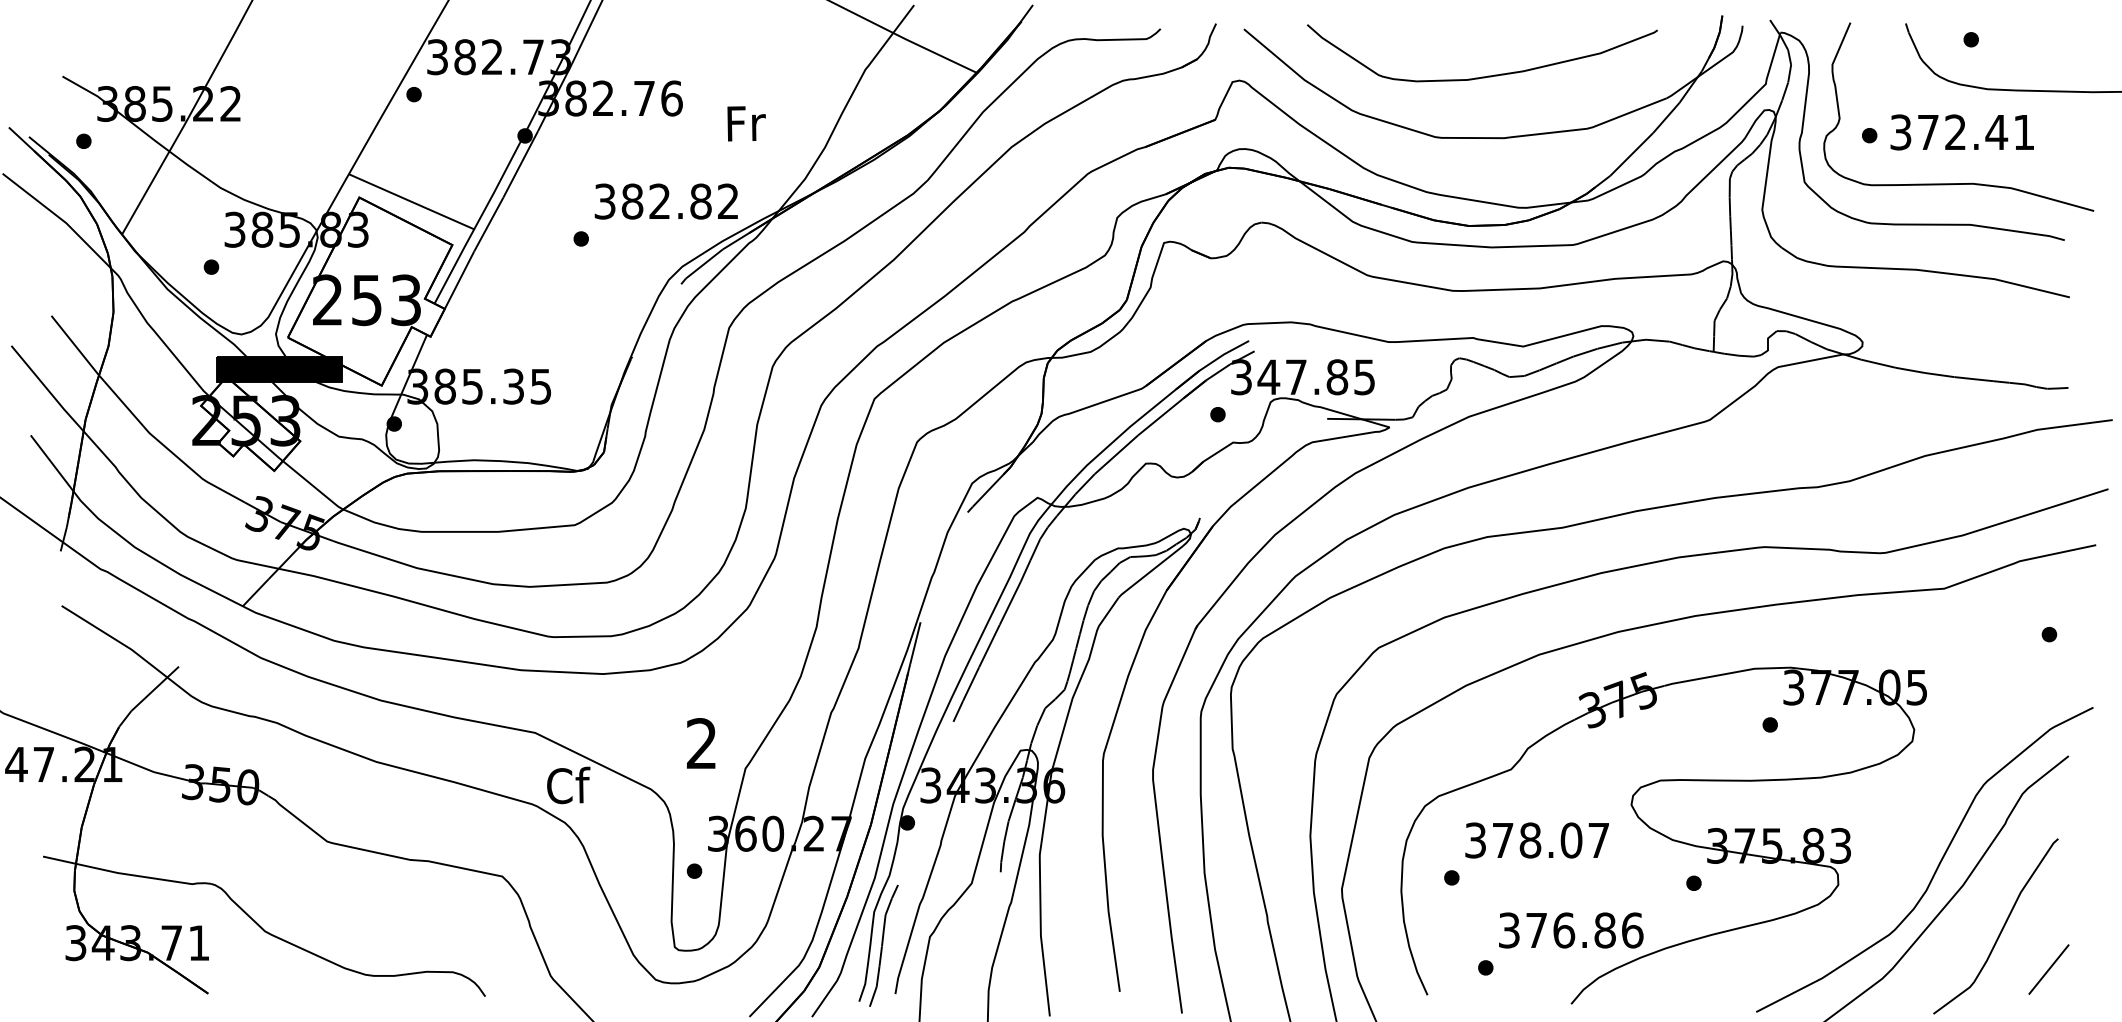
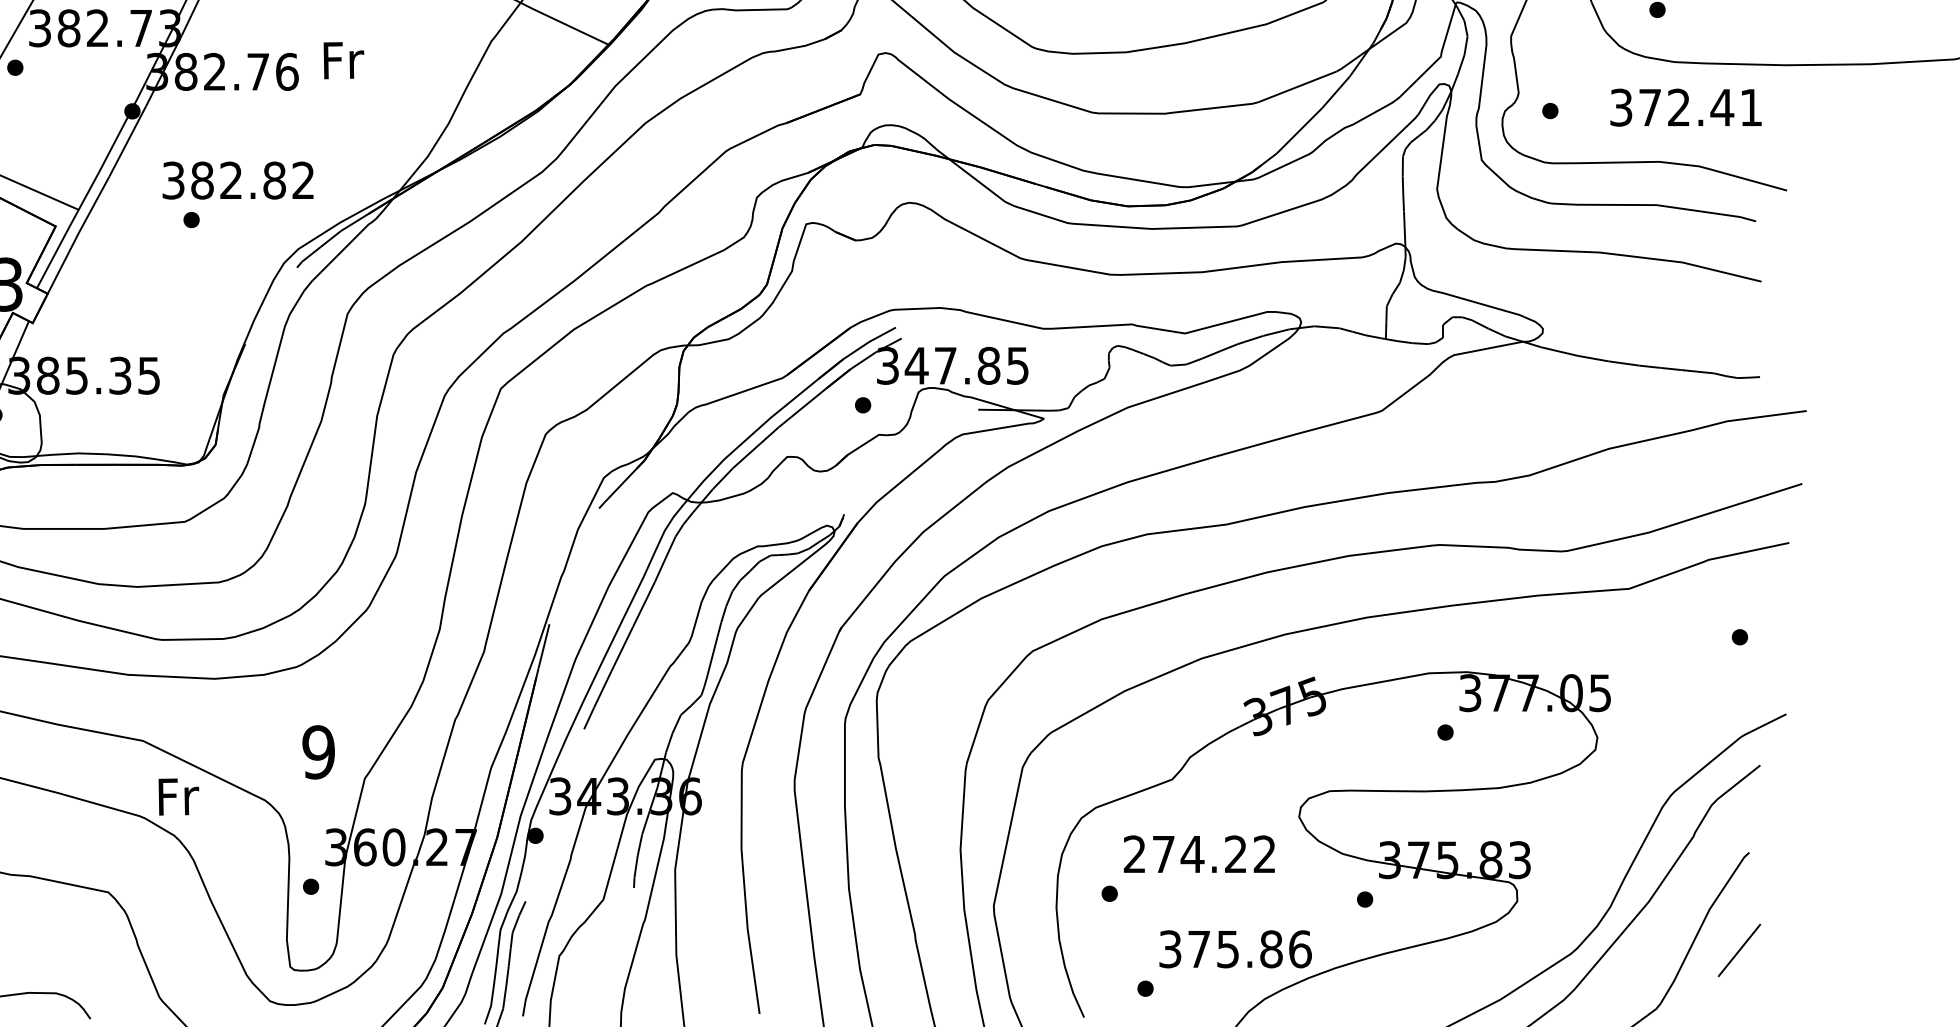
text: (746, 123) -> (343, 60), moved
text: (1961, 132) -> (1685, 107), moved
text: (665, 201) -> (237, 180), moved
text: (701, 743) -> (318, 752), 2 -> 9
text: (568, 785) -> (178, 796), Cf -> Fr
text: (1536, 840) -> (1199, 854), 378.07 -> 274.22
text: (1564, 930) -> (1228, 949), 376.86 -> 375.86
line: (2048, 969) -> (1738, 950), moved

